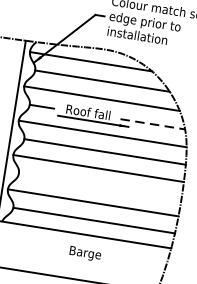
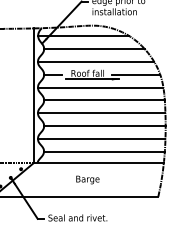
line: (153, 124) -> (136, 74), dashed -> solid
line: (99, 186) -> (104, 126), added
text: (84, 253) -> (87, 179), moved

